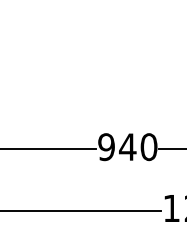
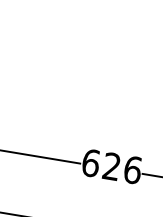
text: (127, 147) -> (111, 166), 940 -> 626

